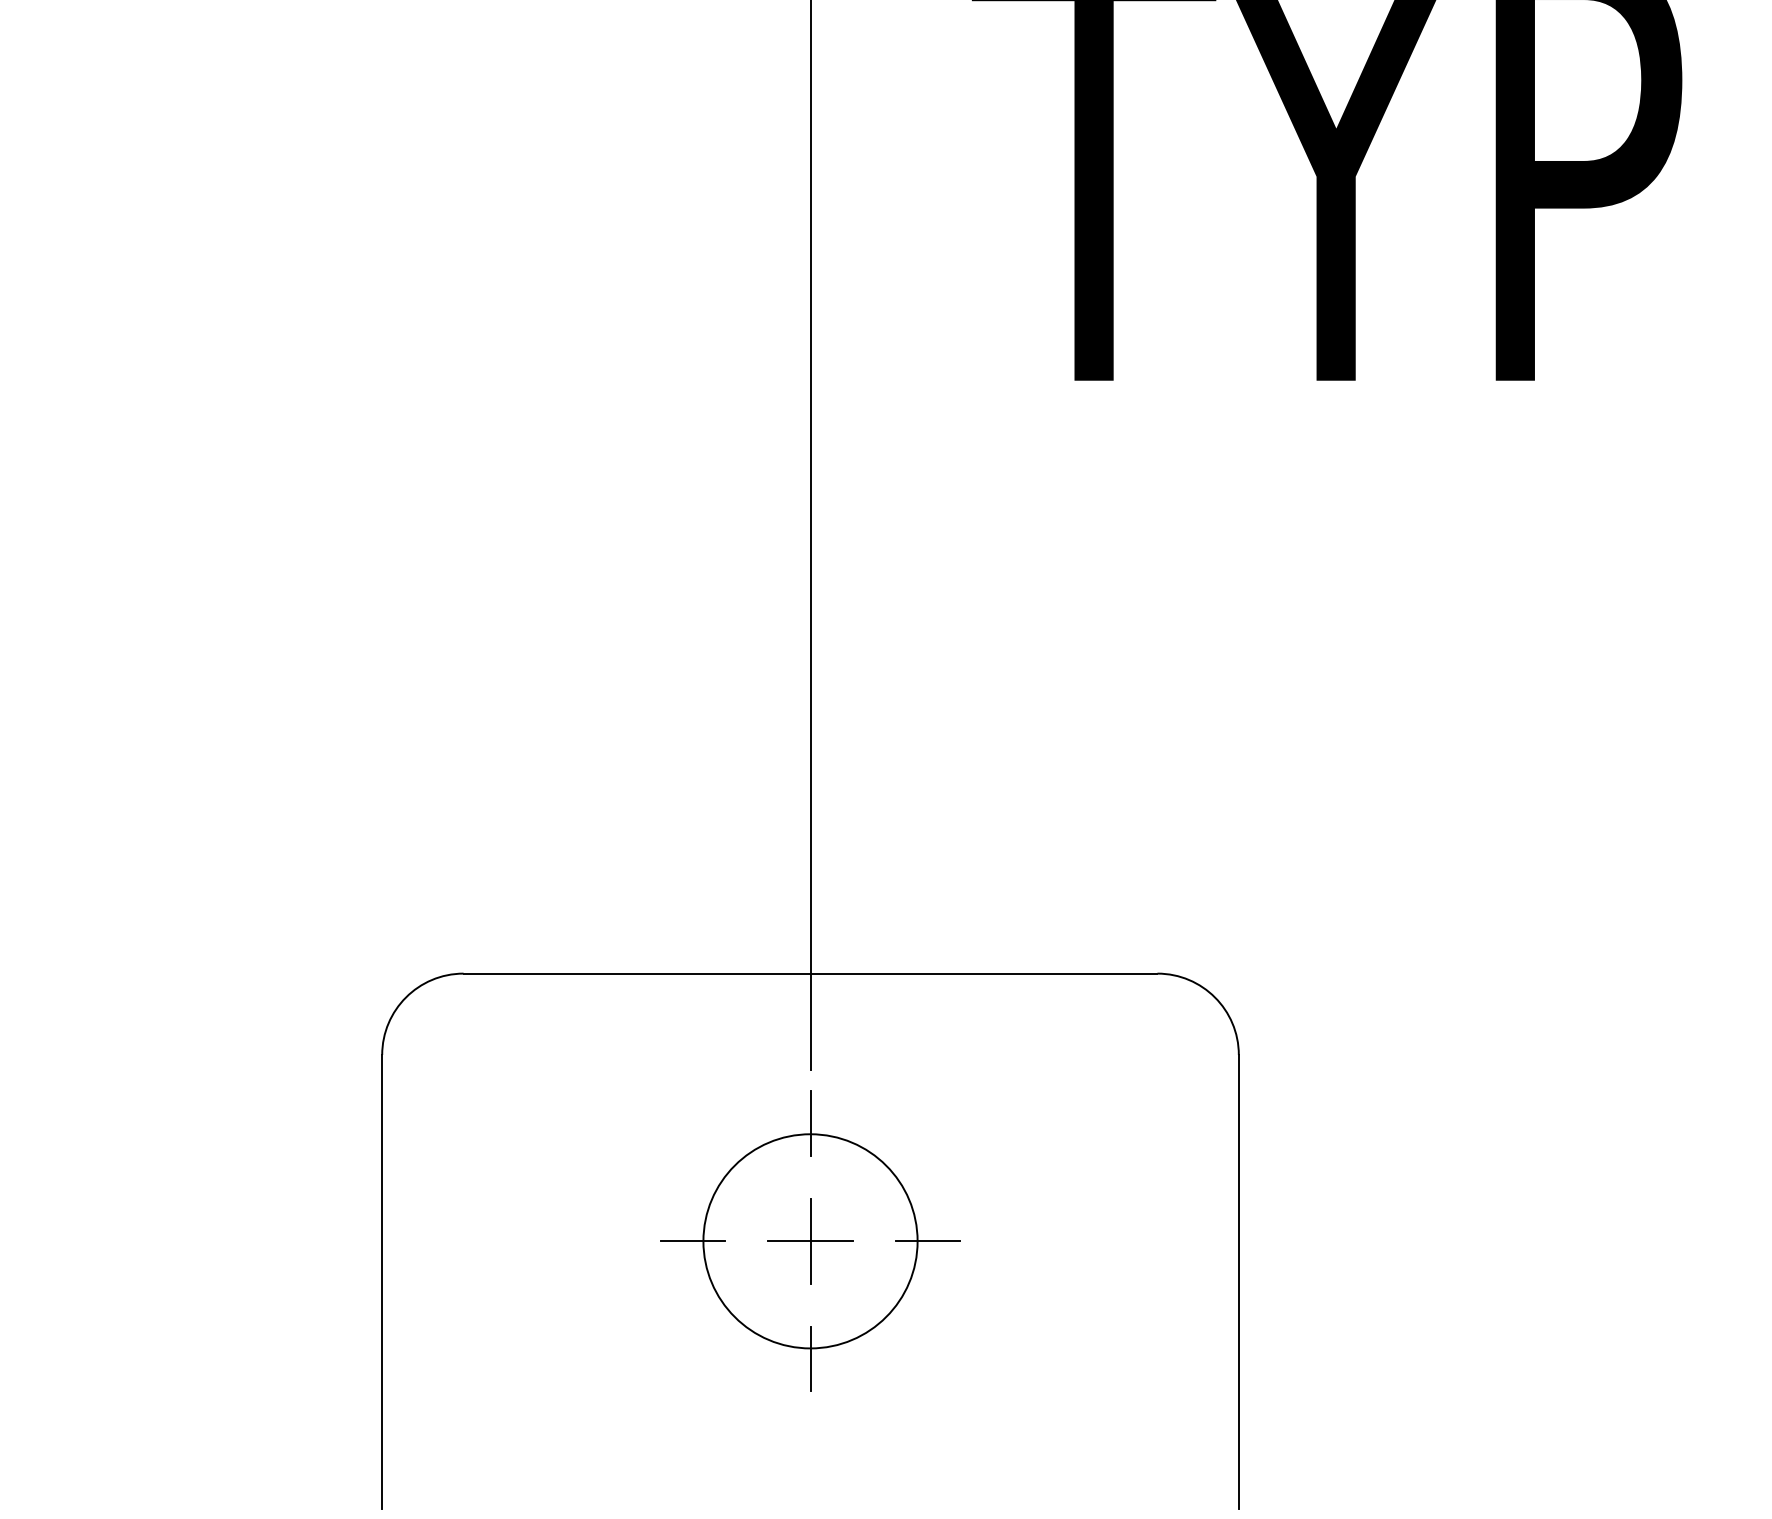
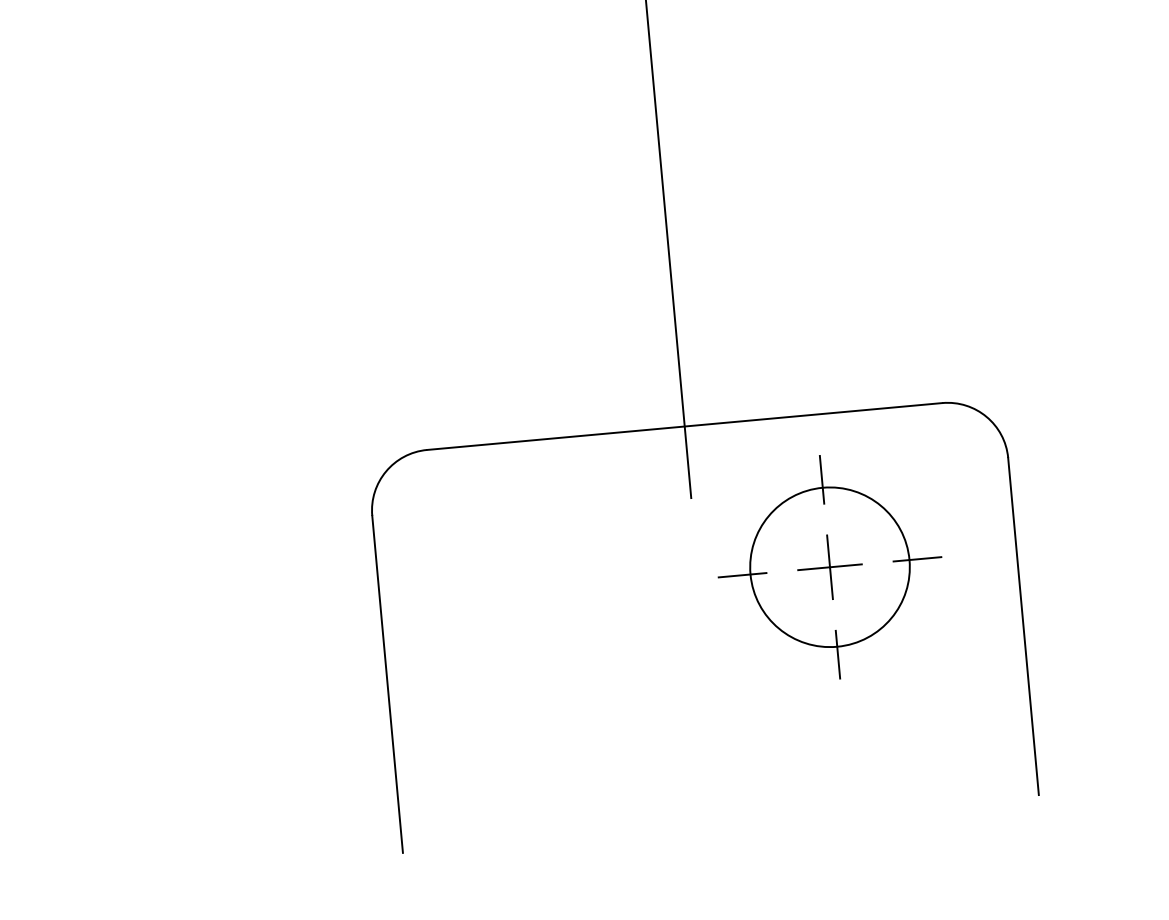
part: (810, 1240) -> (829, 566), moved

